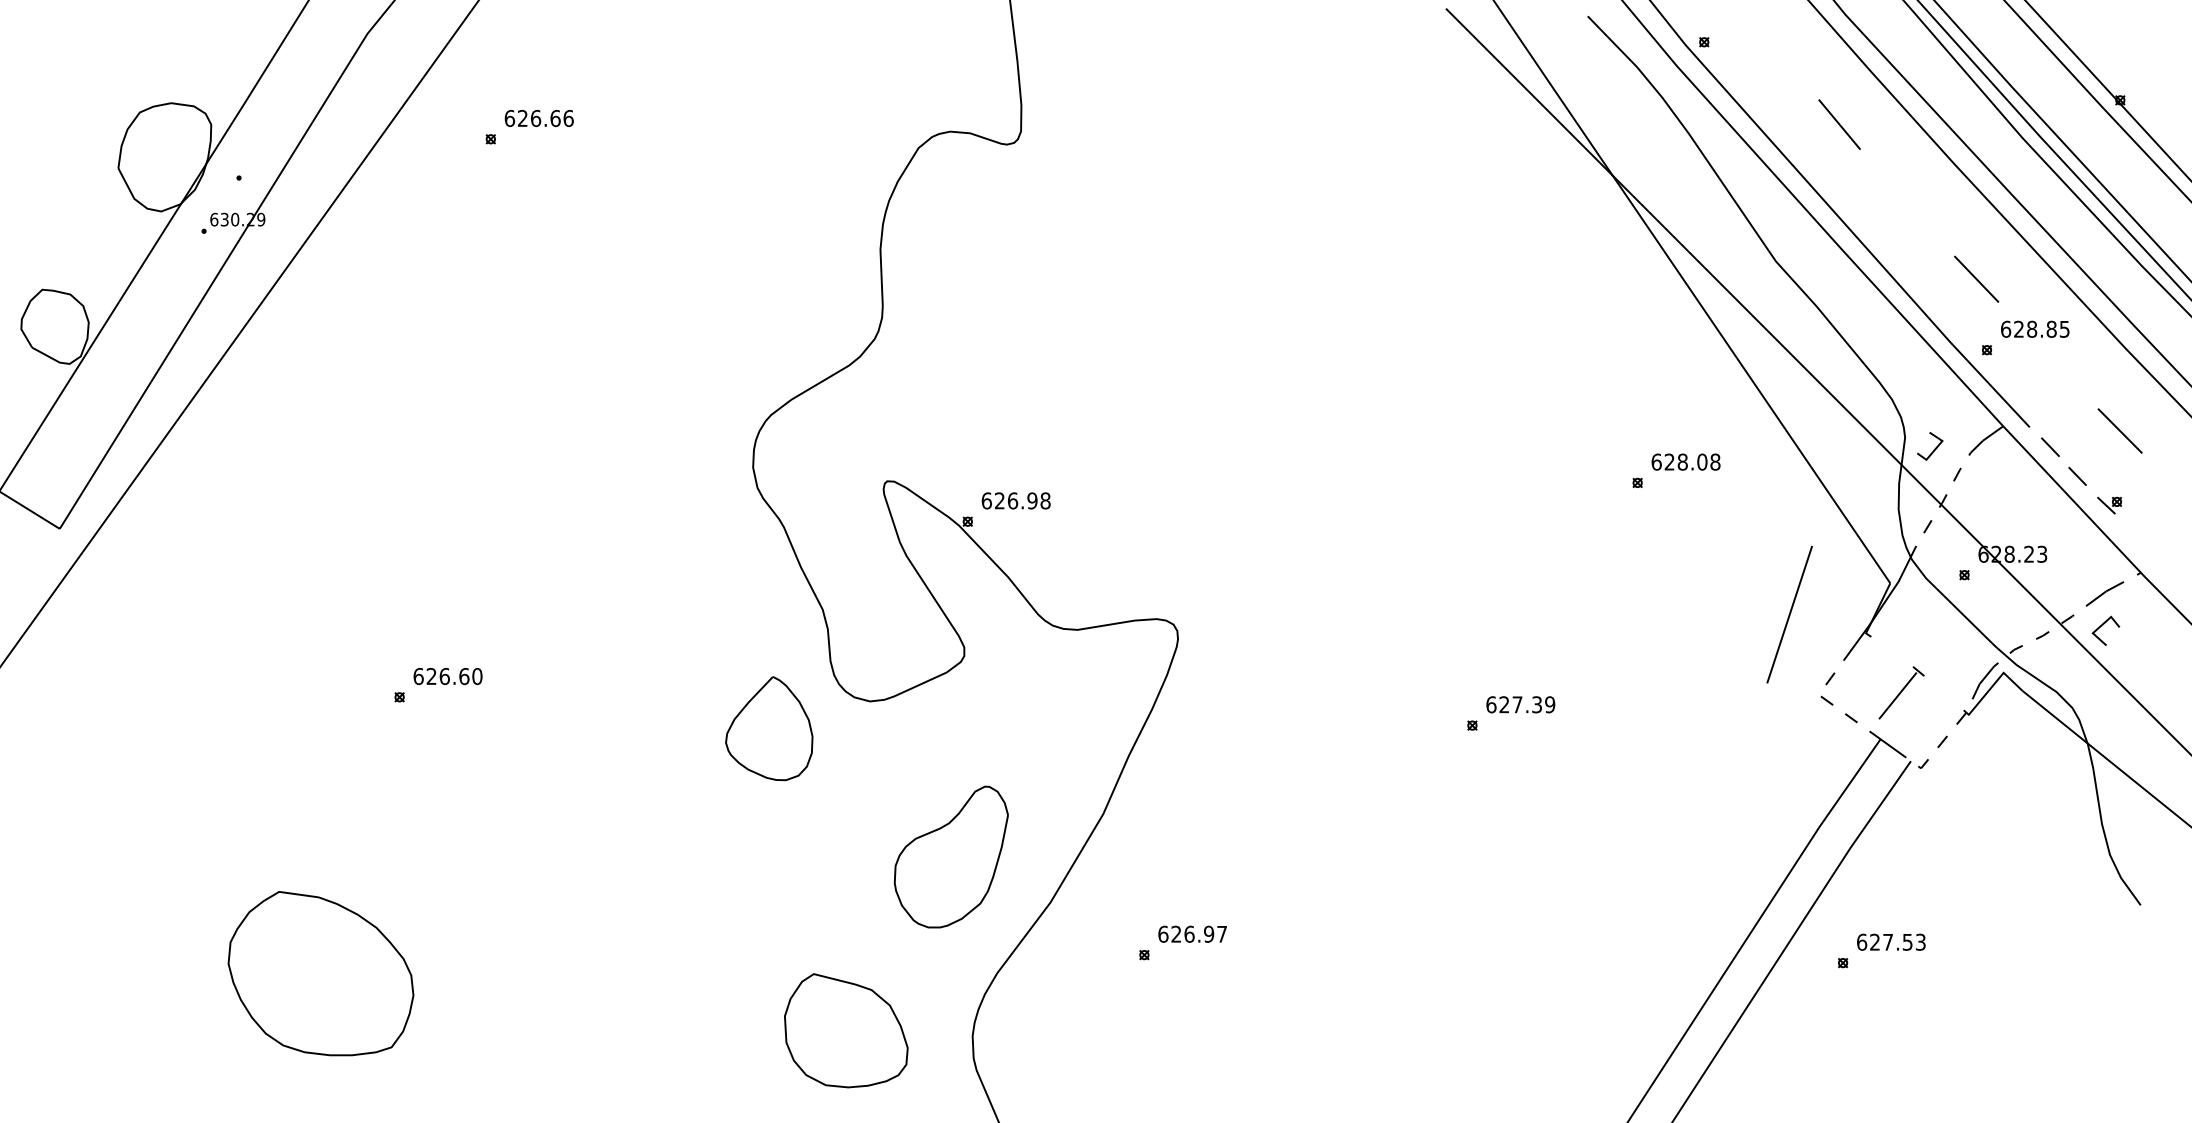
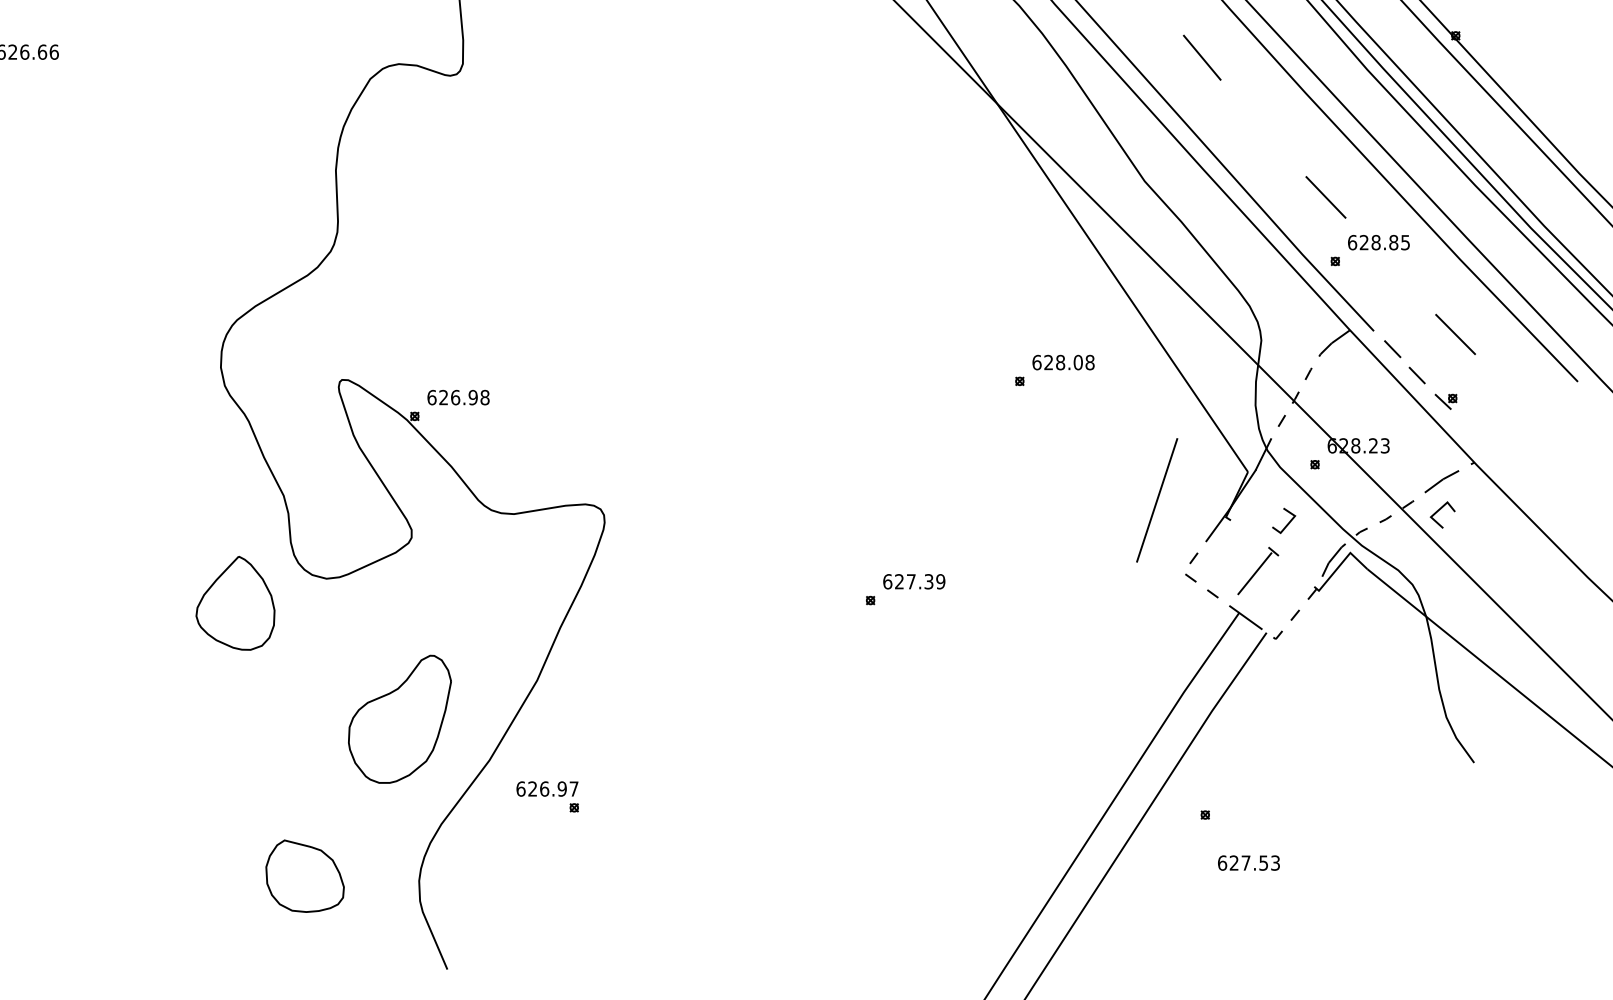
line: (1933, 449) -> (1287, 523), moved
text: (1192, 933) -> (547, 788), moved
text: (1891, 941) -> (1249, 862), moved
part: (846, 1030) -> (305, 875), size x0.7

